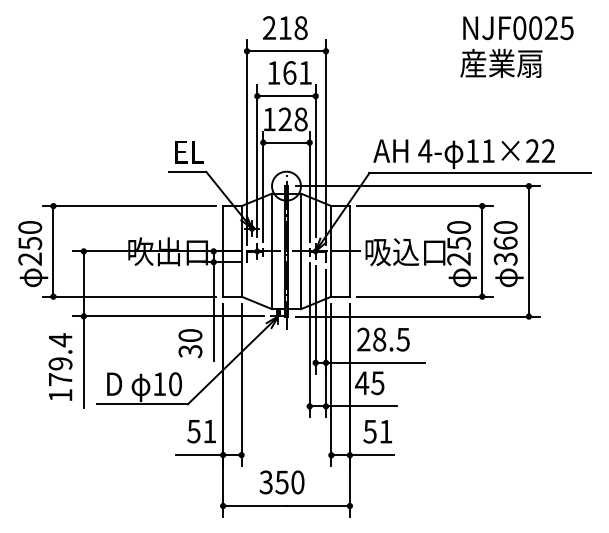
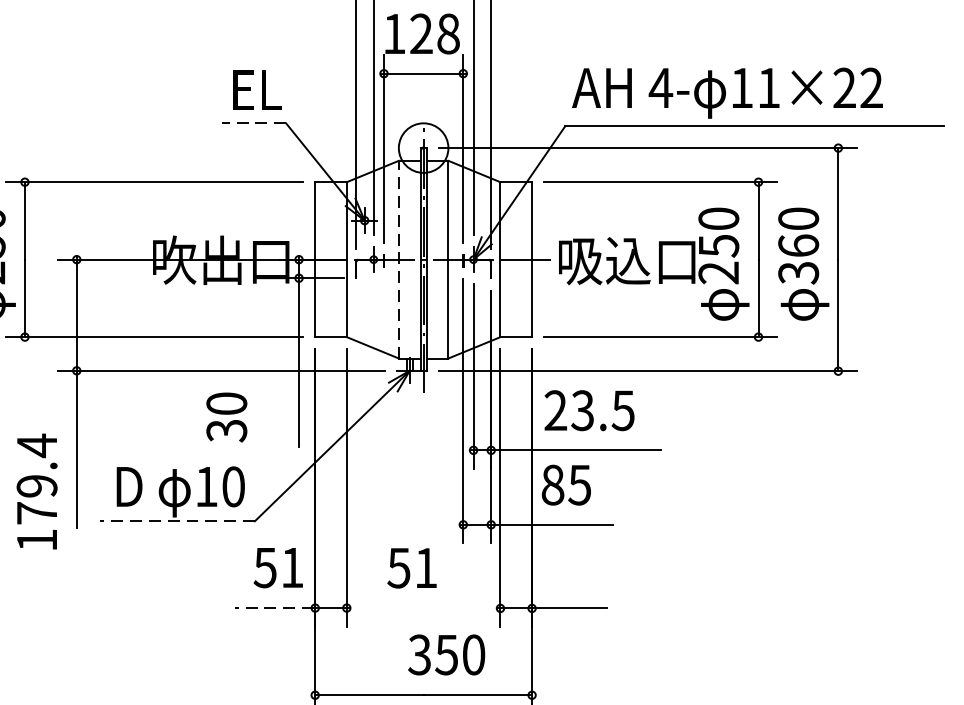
line: (187, 171) -> (254, 122), solid -> dashed
line: (272, 251) -> (399, 259), solid -> dashed
text: (379, 339) -> (582, 410), 28.5 -> 23.5
text: (190, 343) -> (226, 417), moved
text: (60, 366) -> (36, 490), moved
text: (361, 383) -> (551, 485), 45 -> 85
line: (142, 404) -> (177, 521), solid -> dashed
text: (377, 431) -> (411, 567), moved
line: (198, 455) -> (273, 608), solid -> dashed
text: (281, 482) -> (445, 655), moved

